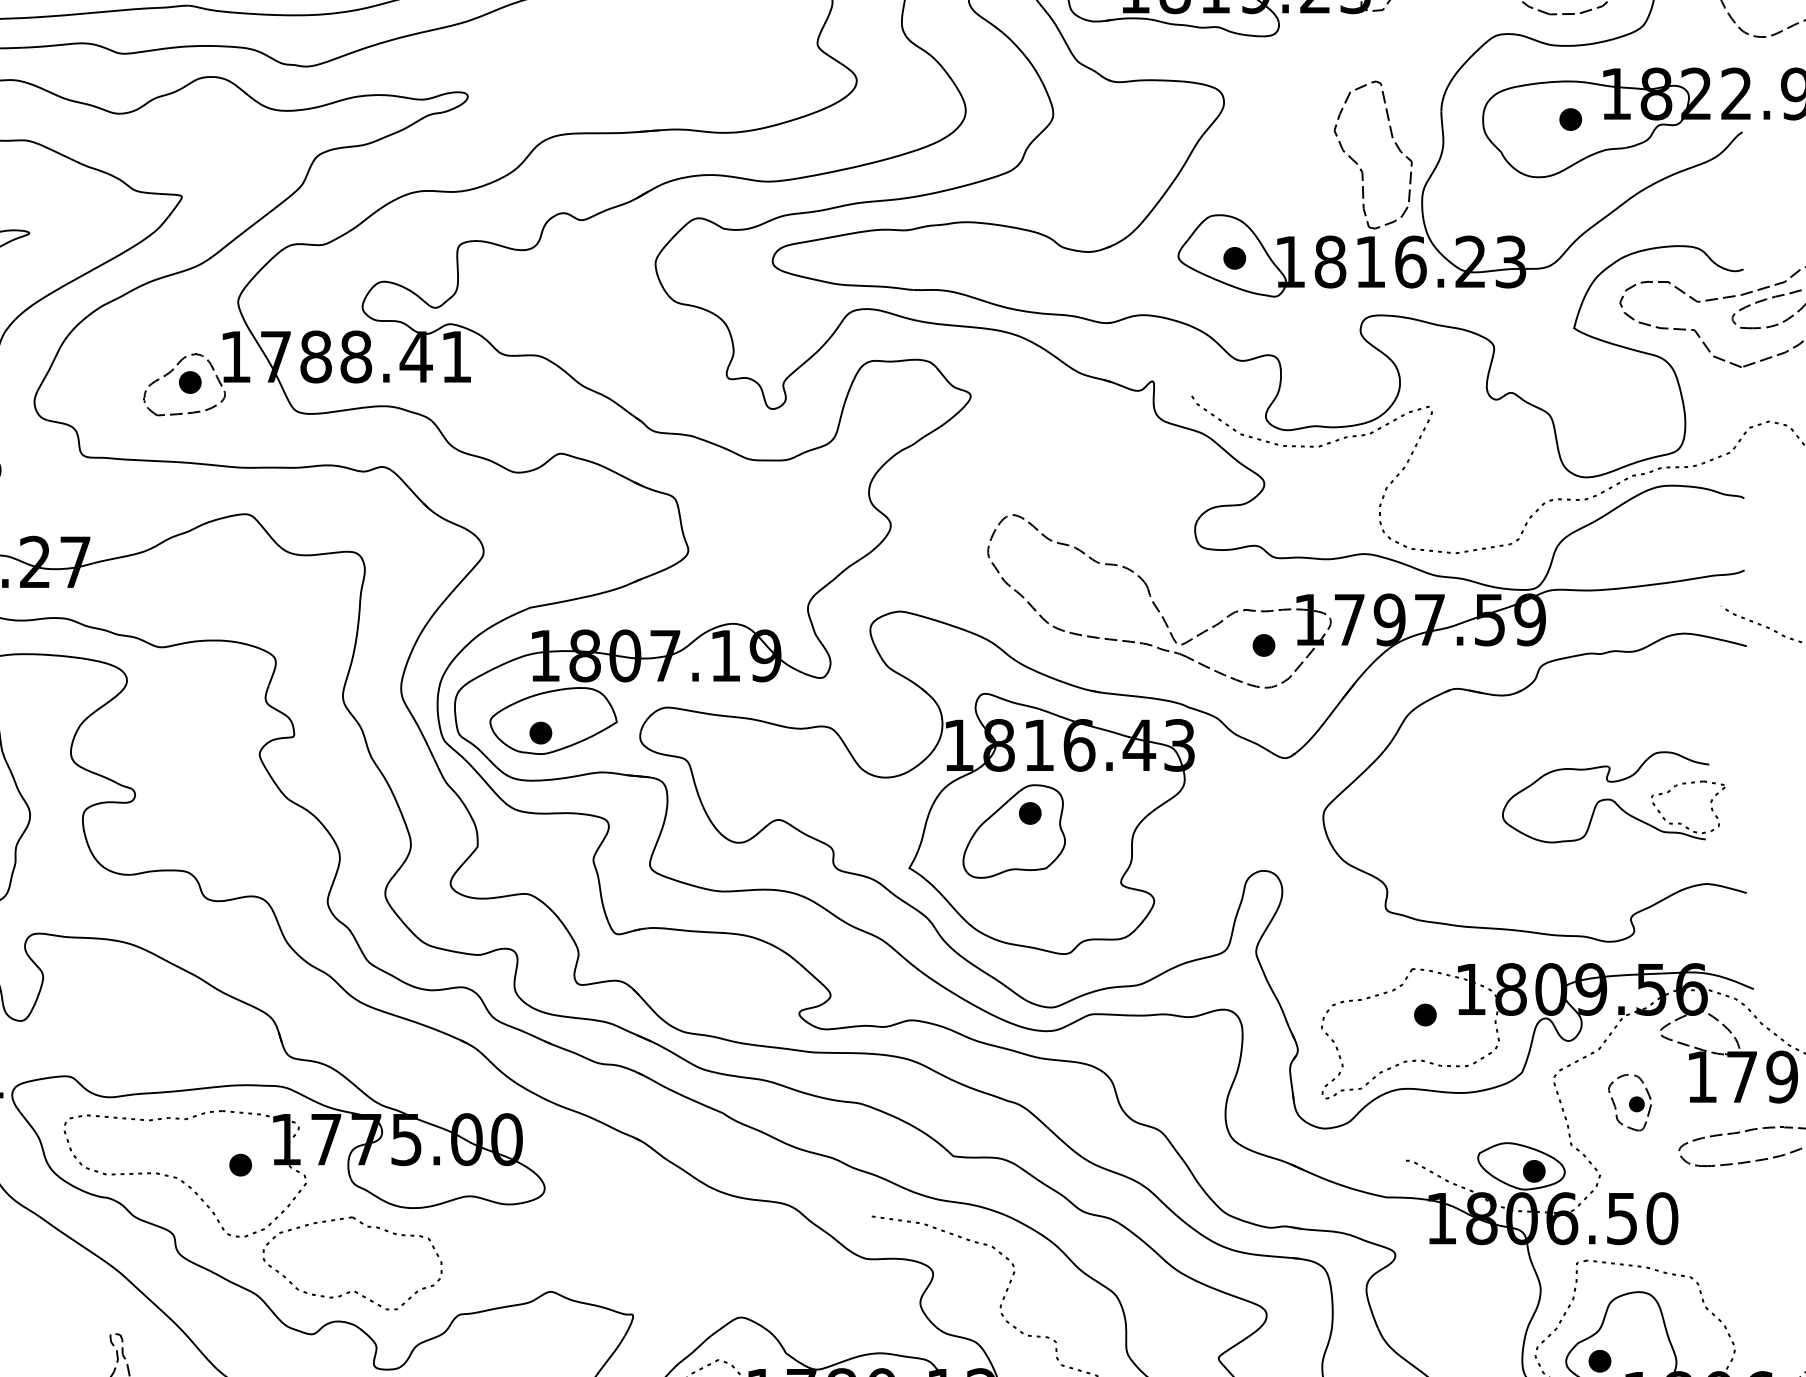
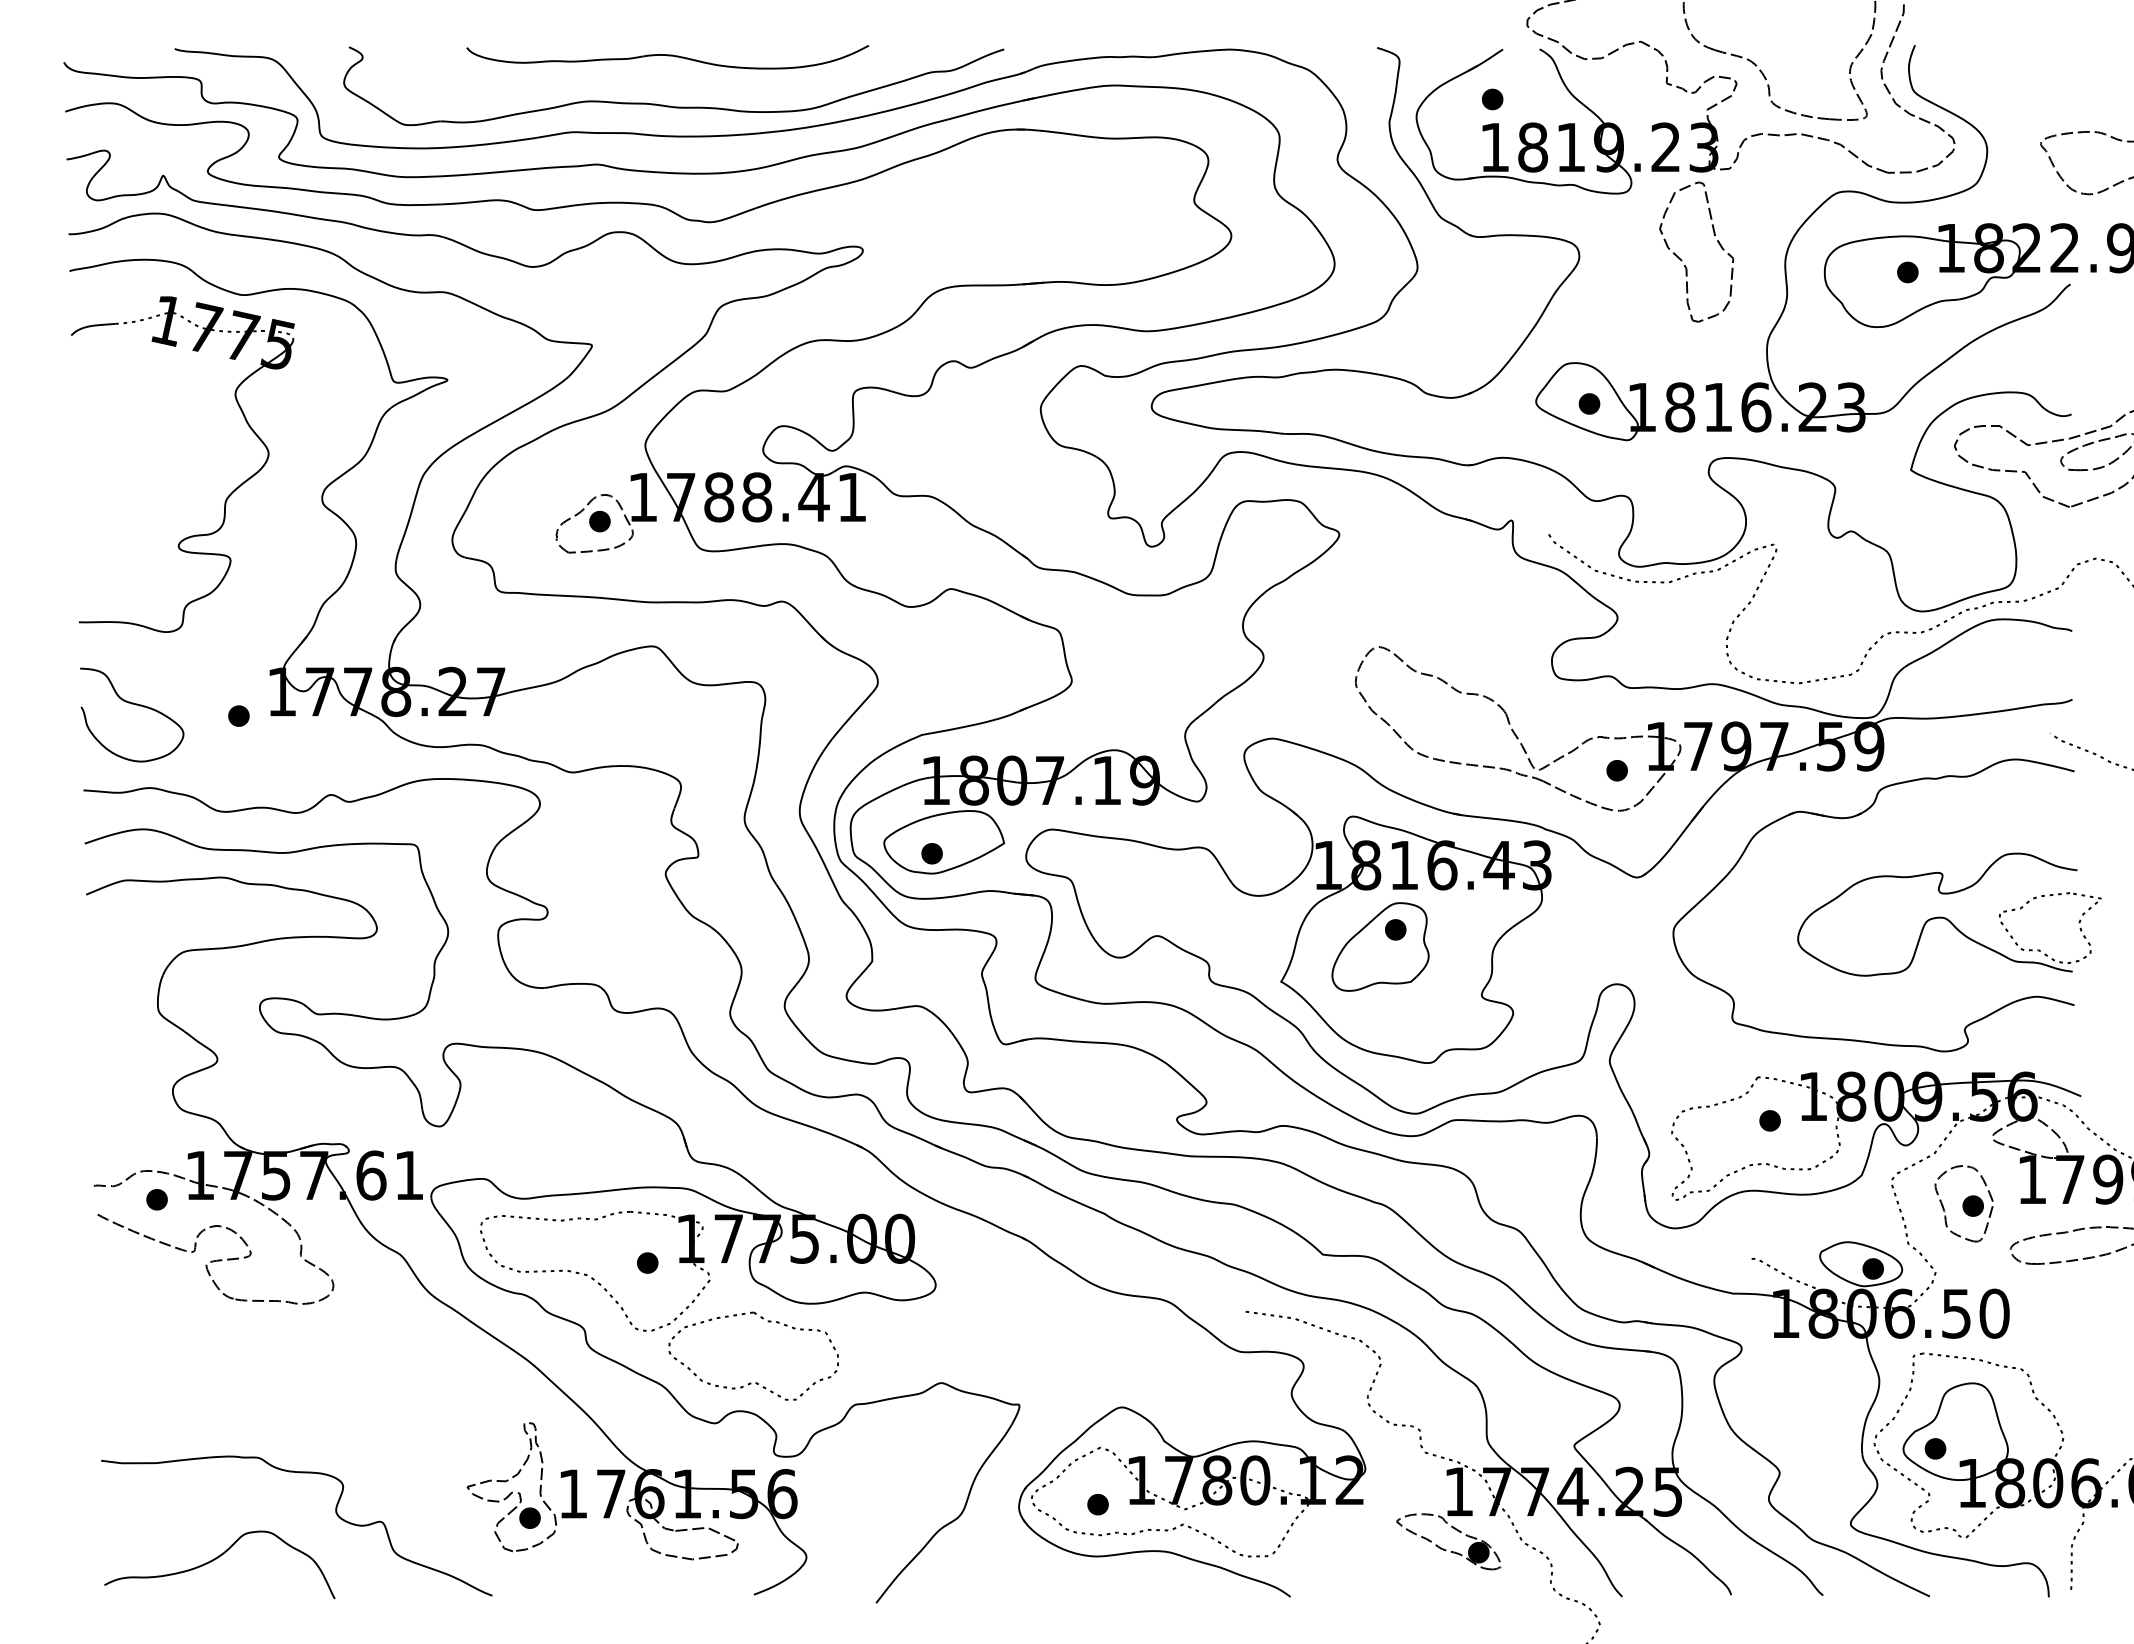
part: (1358, 163) -> (1682, 260), moved
part: (1614, 797) -> (1949, 914), size x1.43
part: (1629, 1102) -> (1963, 1203), size x1.43

